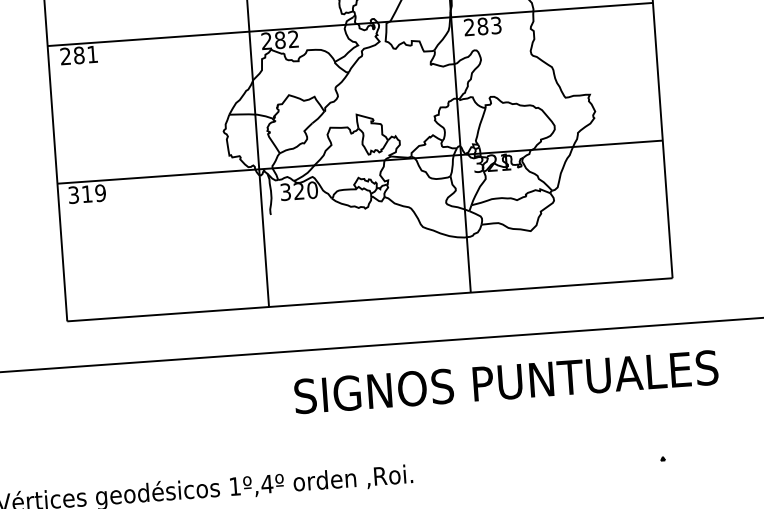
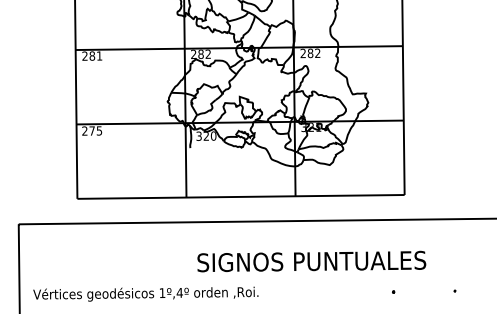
text: (495, 25) -> (317, 53), 283 -> 282
text: (87, 193) -> (92, 130), 319 -> 275
text: (505, 381) -> (311, 261), moved

